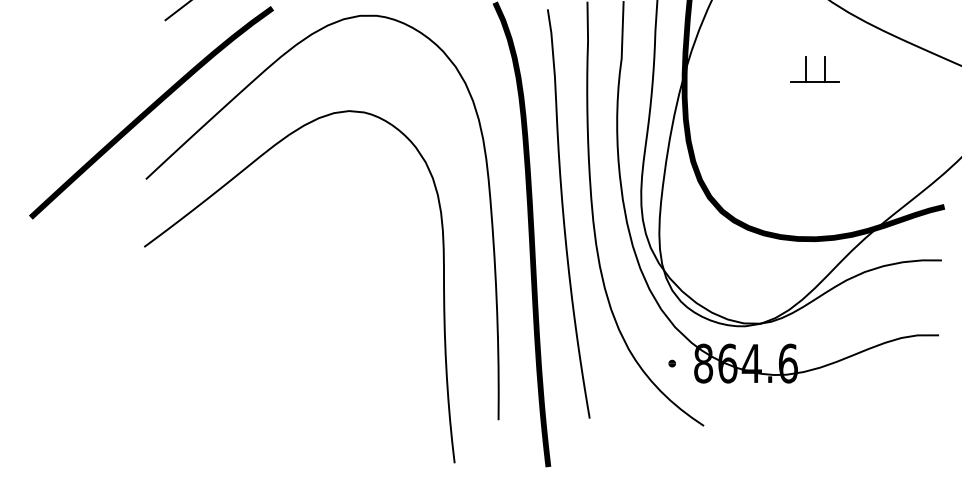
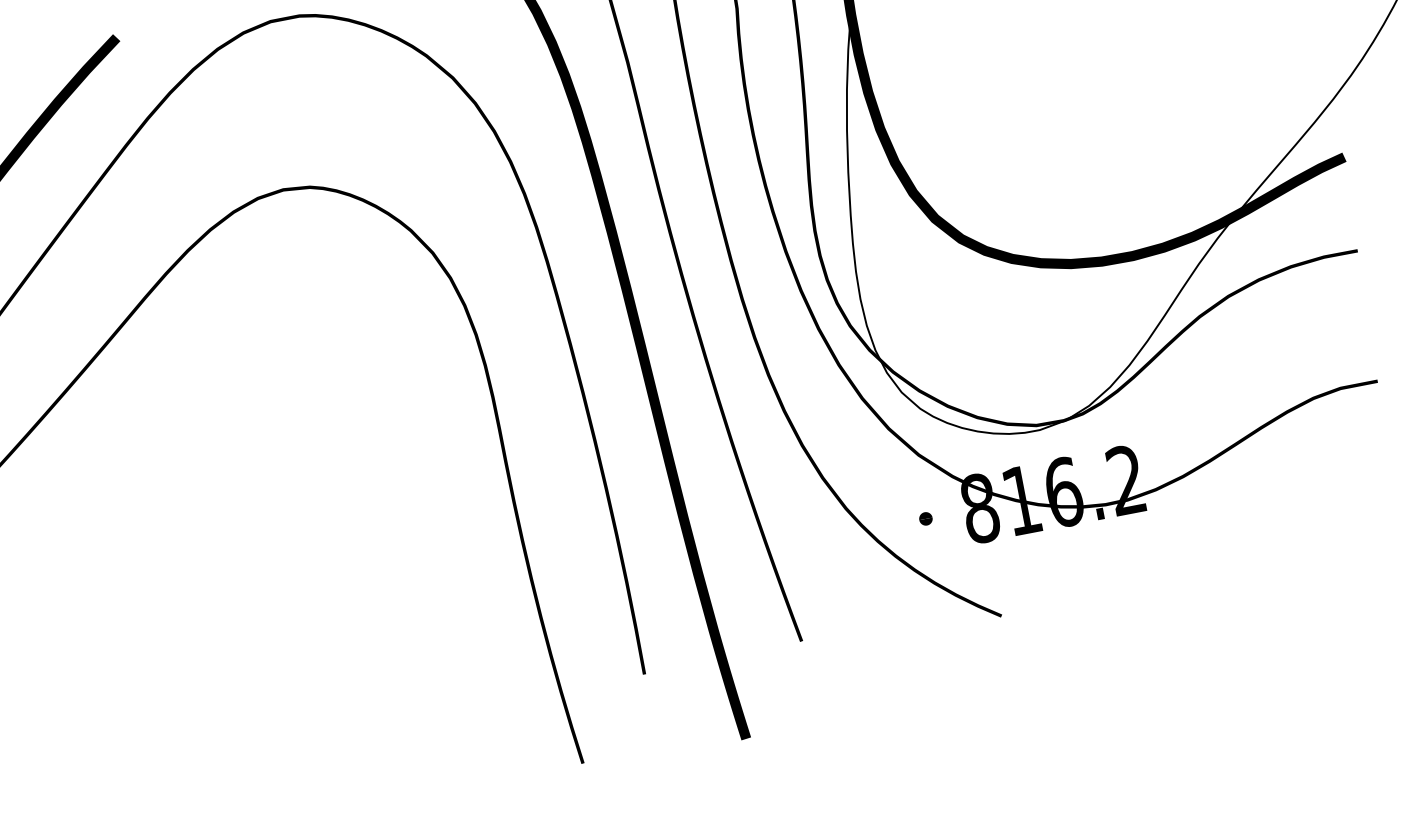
text: (757, 363) -> (1073, 490), 864.6 -> 816.2

